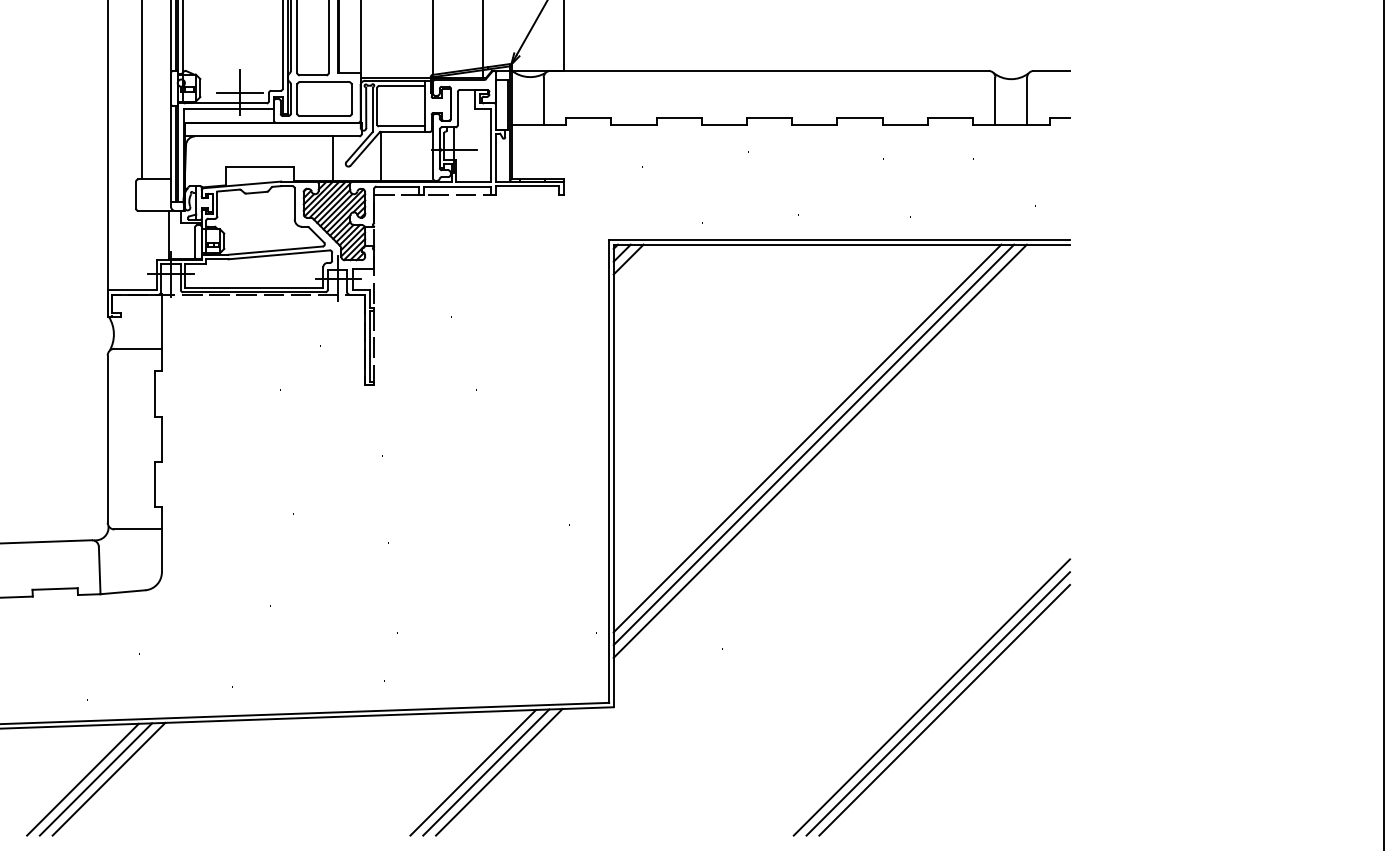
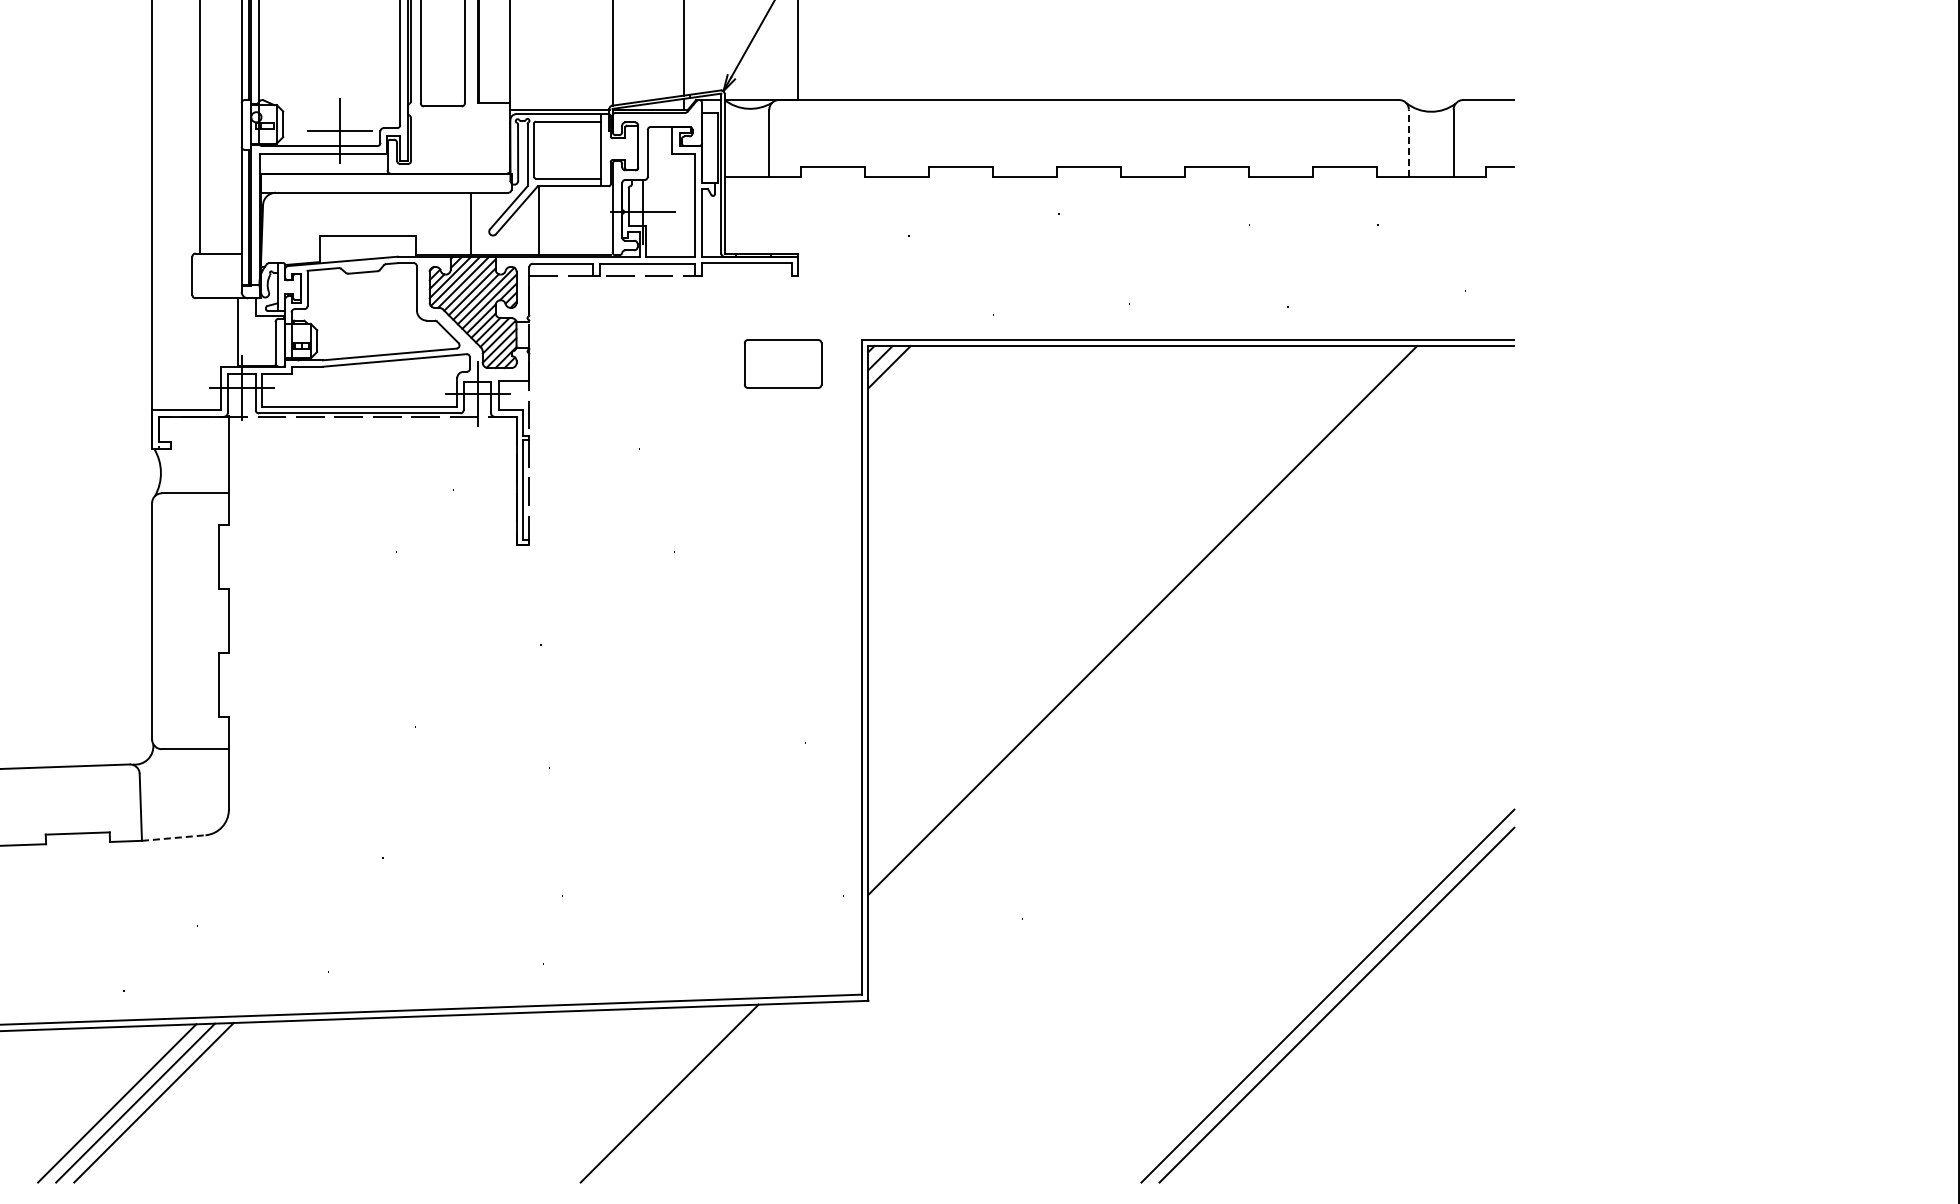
part: (324, 98) -> (782, 363), moved
line: (995, 101) -> (1408, 143), solid -> dashed
line: (813, 444) -> (1151, 629), removed
line: (820, 451) -> (1160, 638), removed
line: (122, 592) -> (173, 838), solid -> dashed
line: (931, 697) -> (1318, 986), removed
line: (485, 771) -> (687, 1092), removed
line: (499, 771) -> (706, 1092), removed

